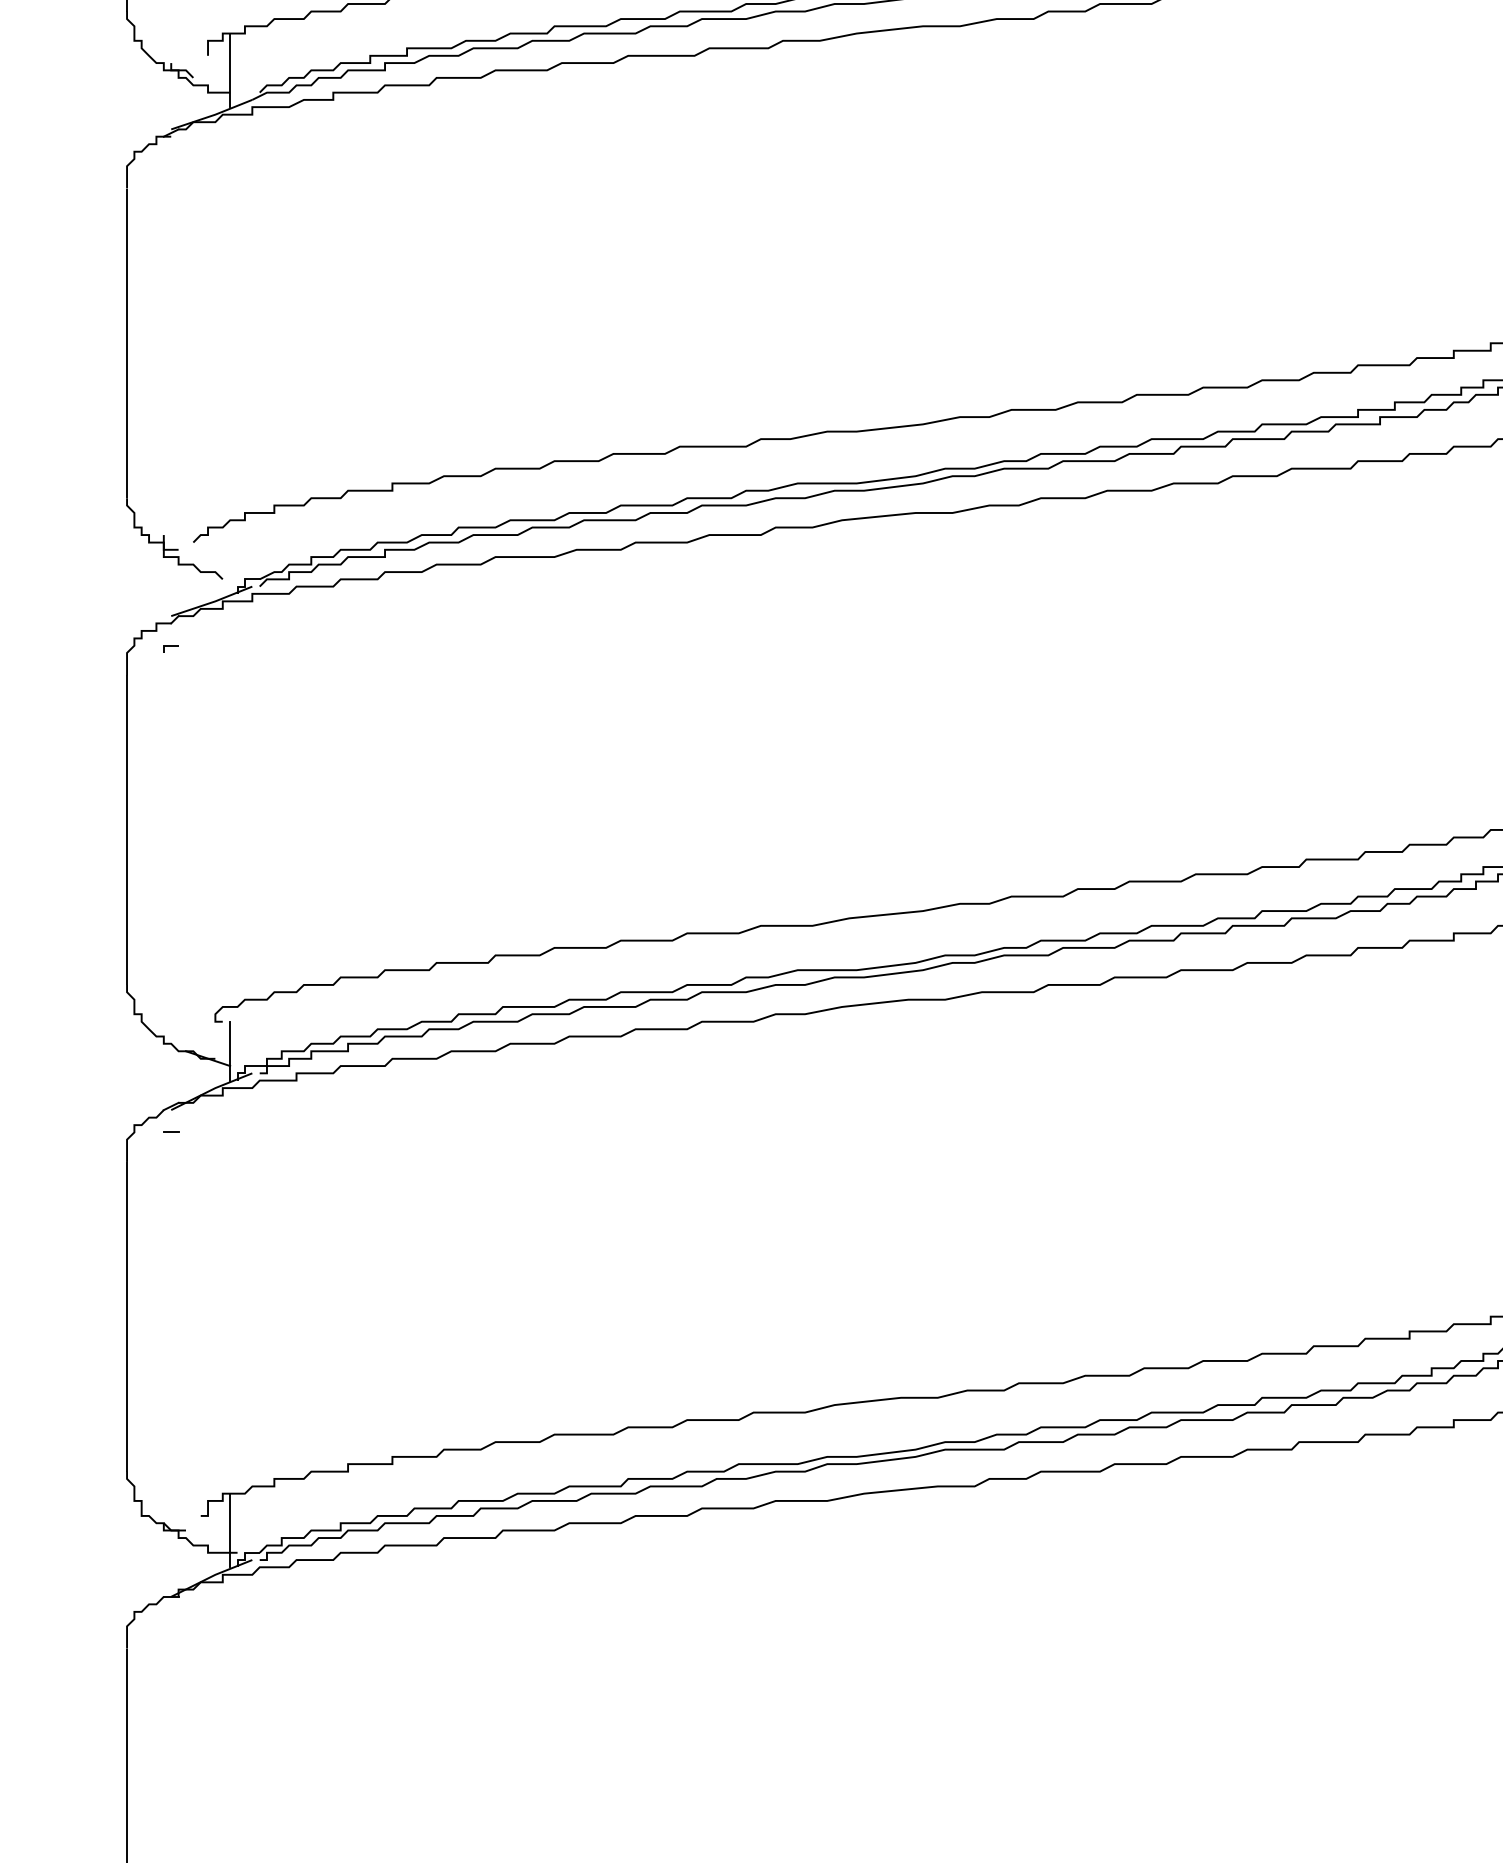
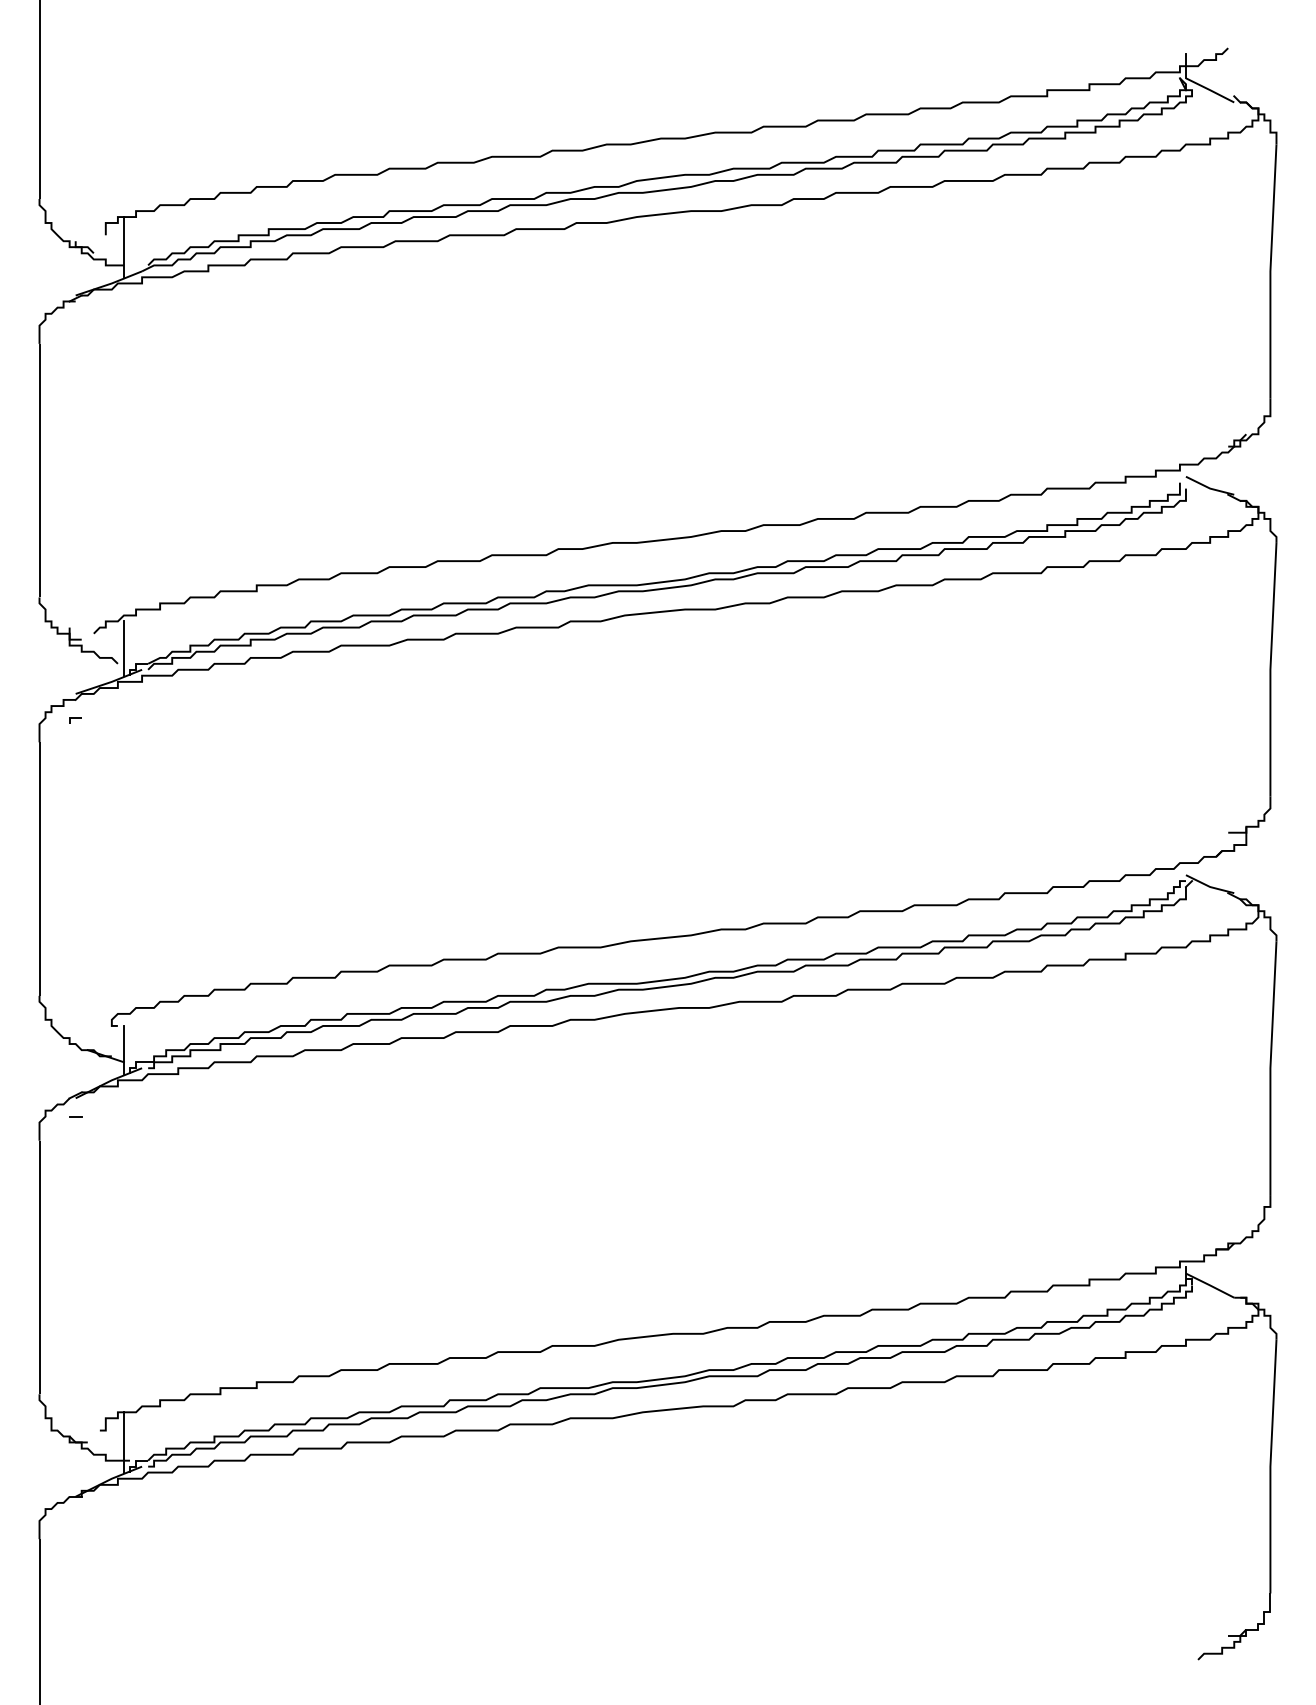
line: (229, 560) -> (123, 648), added

